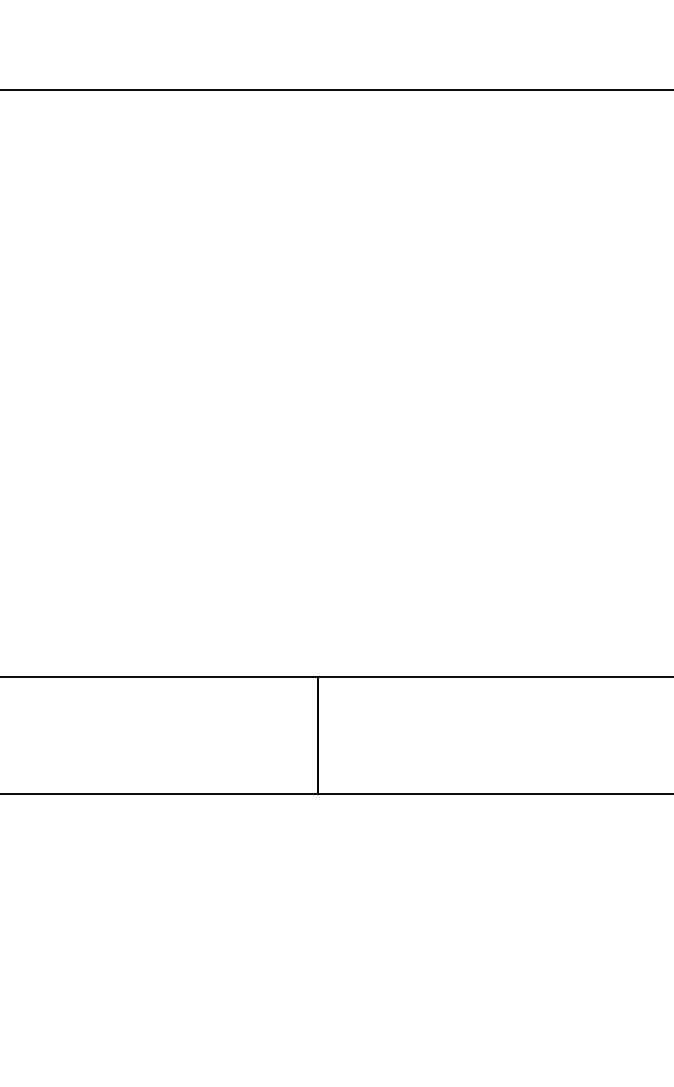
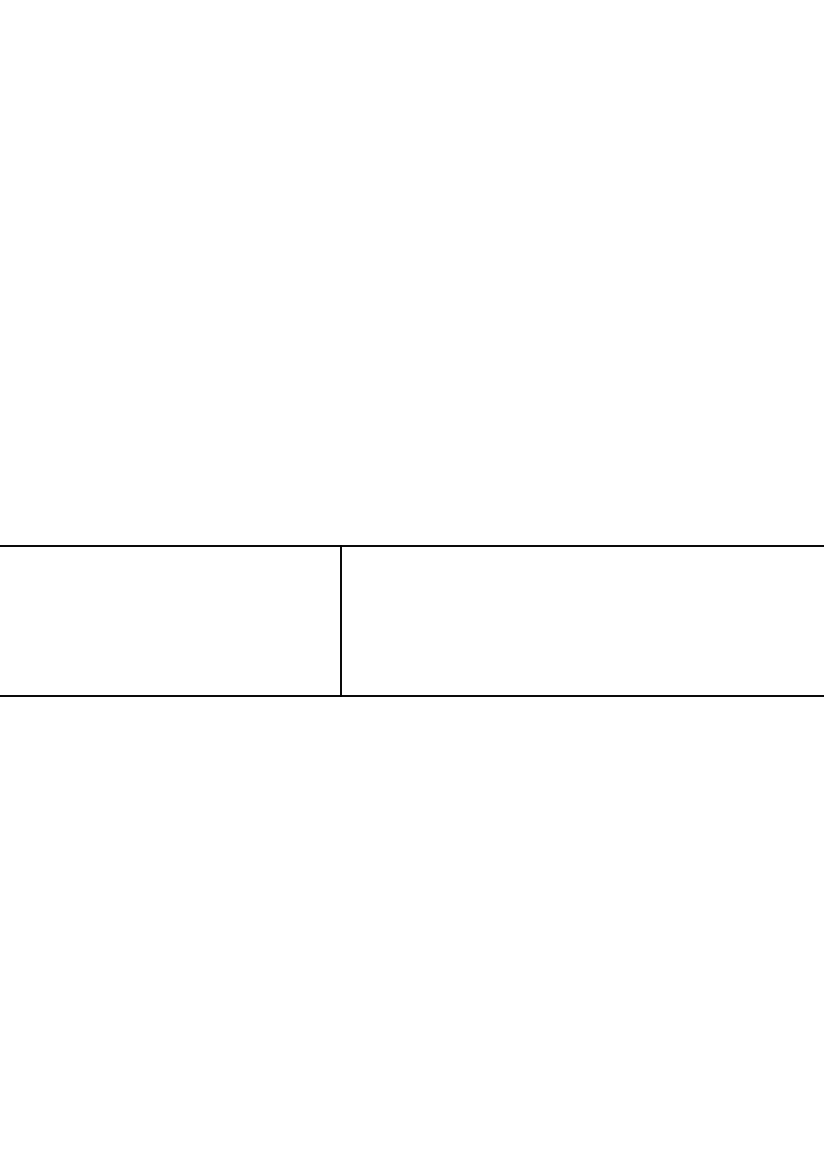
line: (318, 735) -> (341, 621), moved

